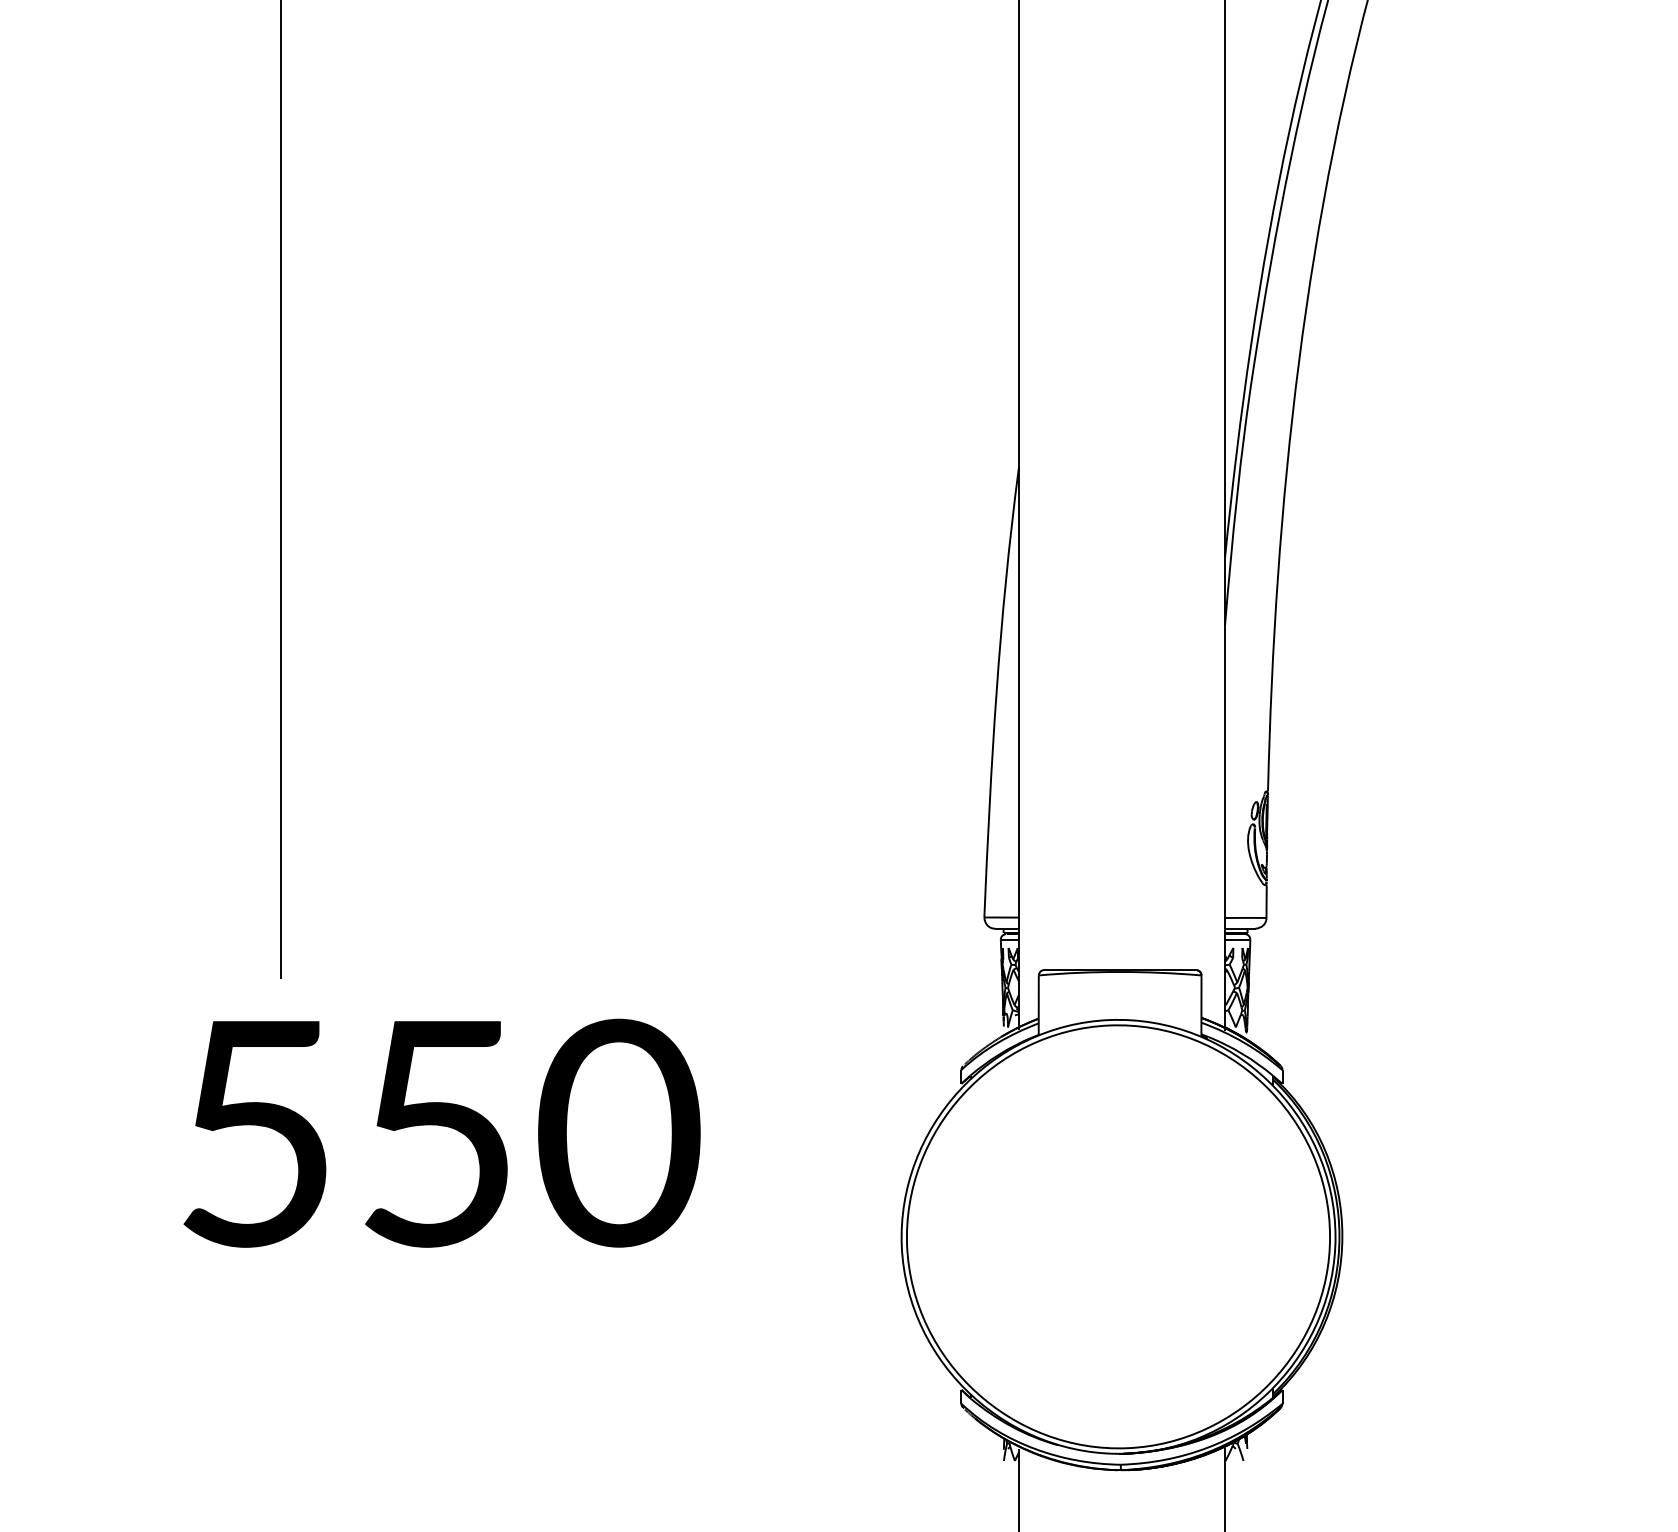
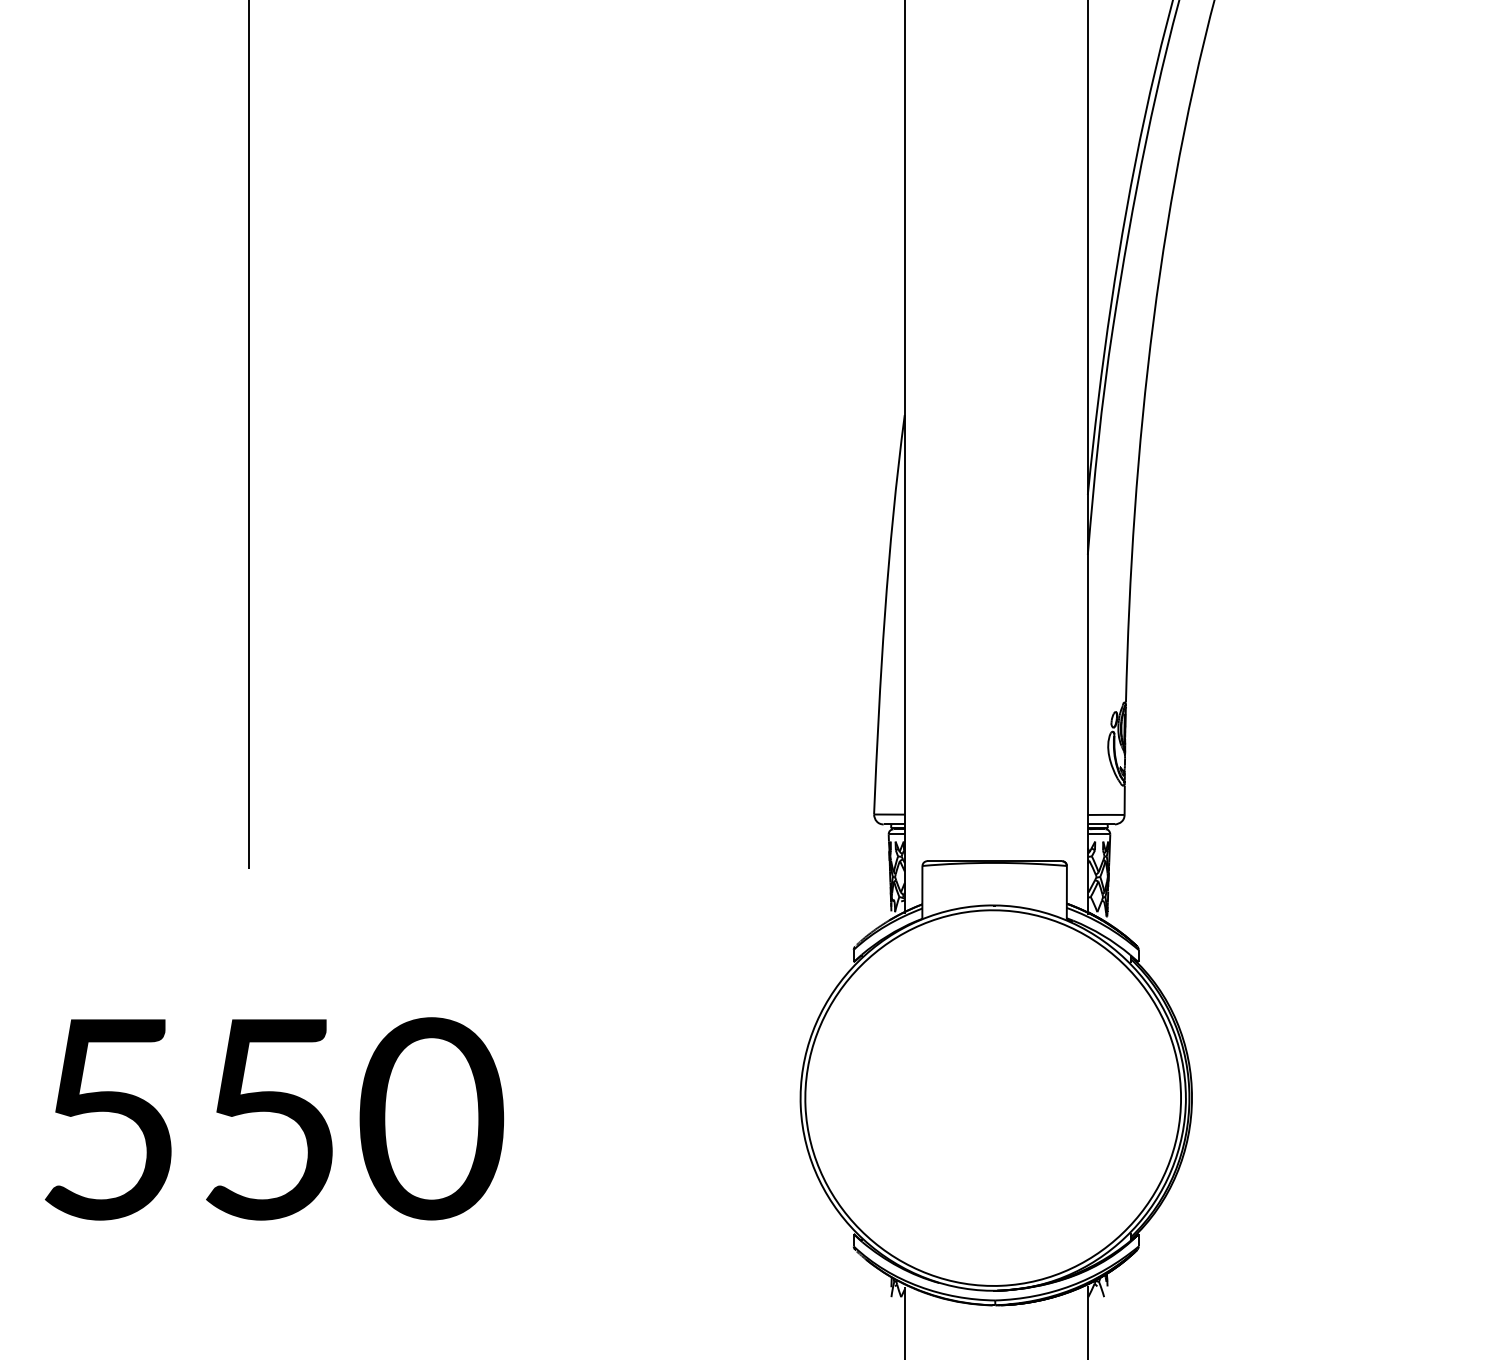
text: (441, 1132) -> (273, 1118), moved

